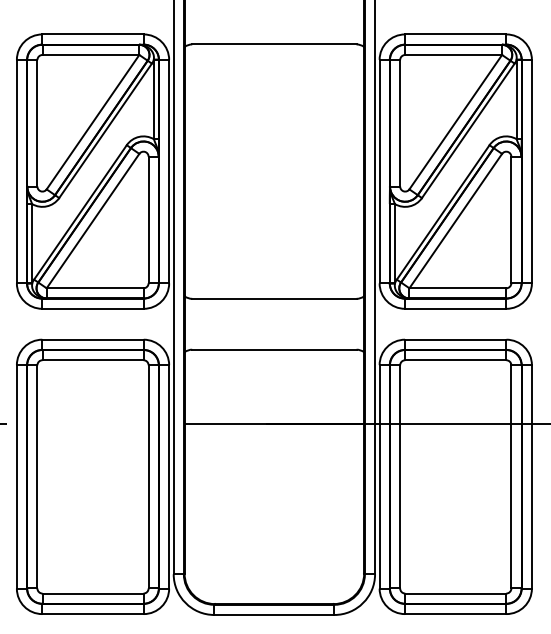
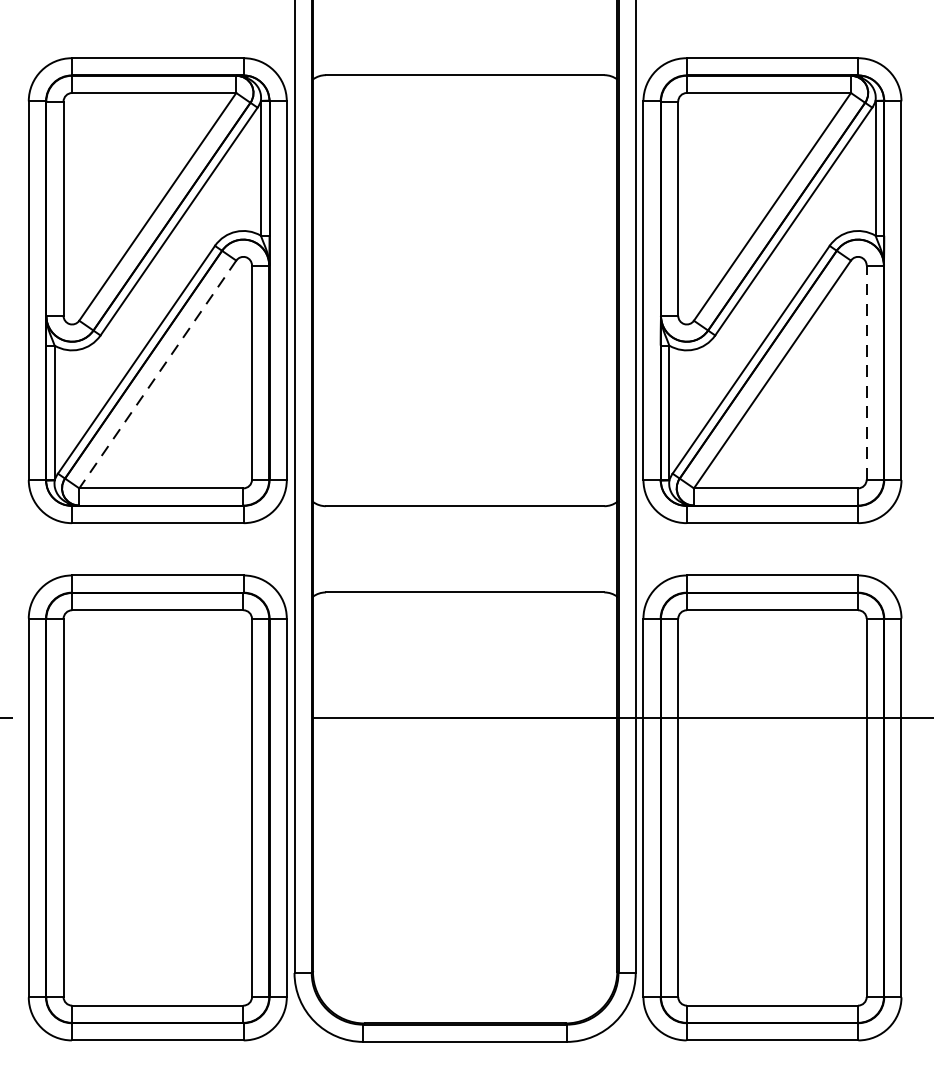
line: (511, 219) -> (866, 371), solid -> dashed
line: (93, 221) -> (158, 375), solid -> dashed

